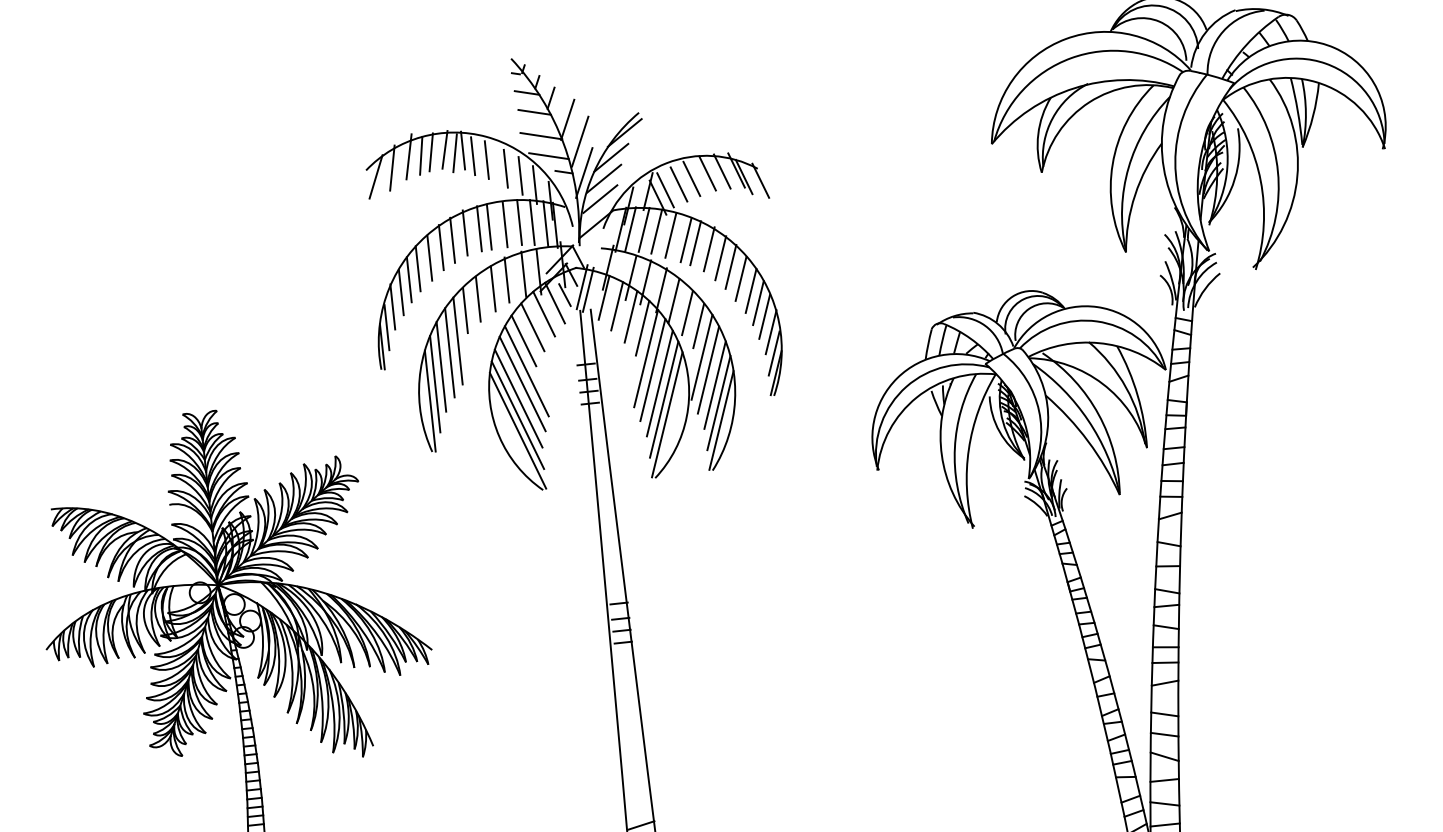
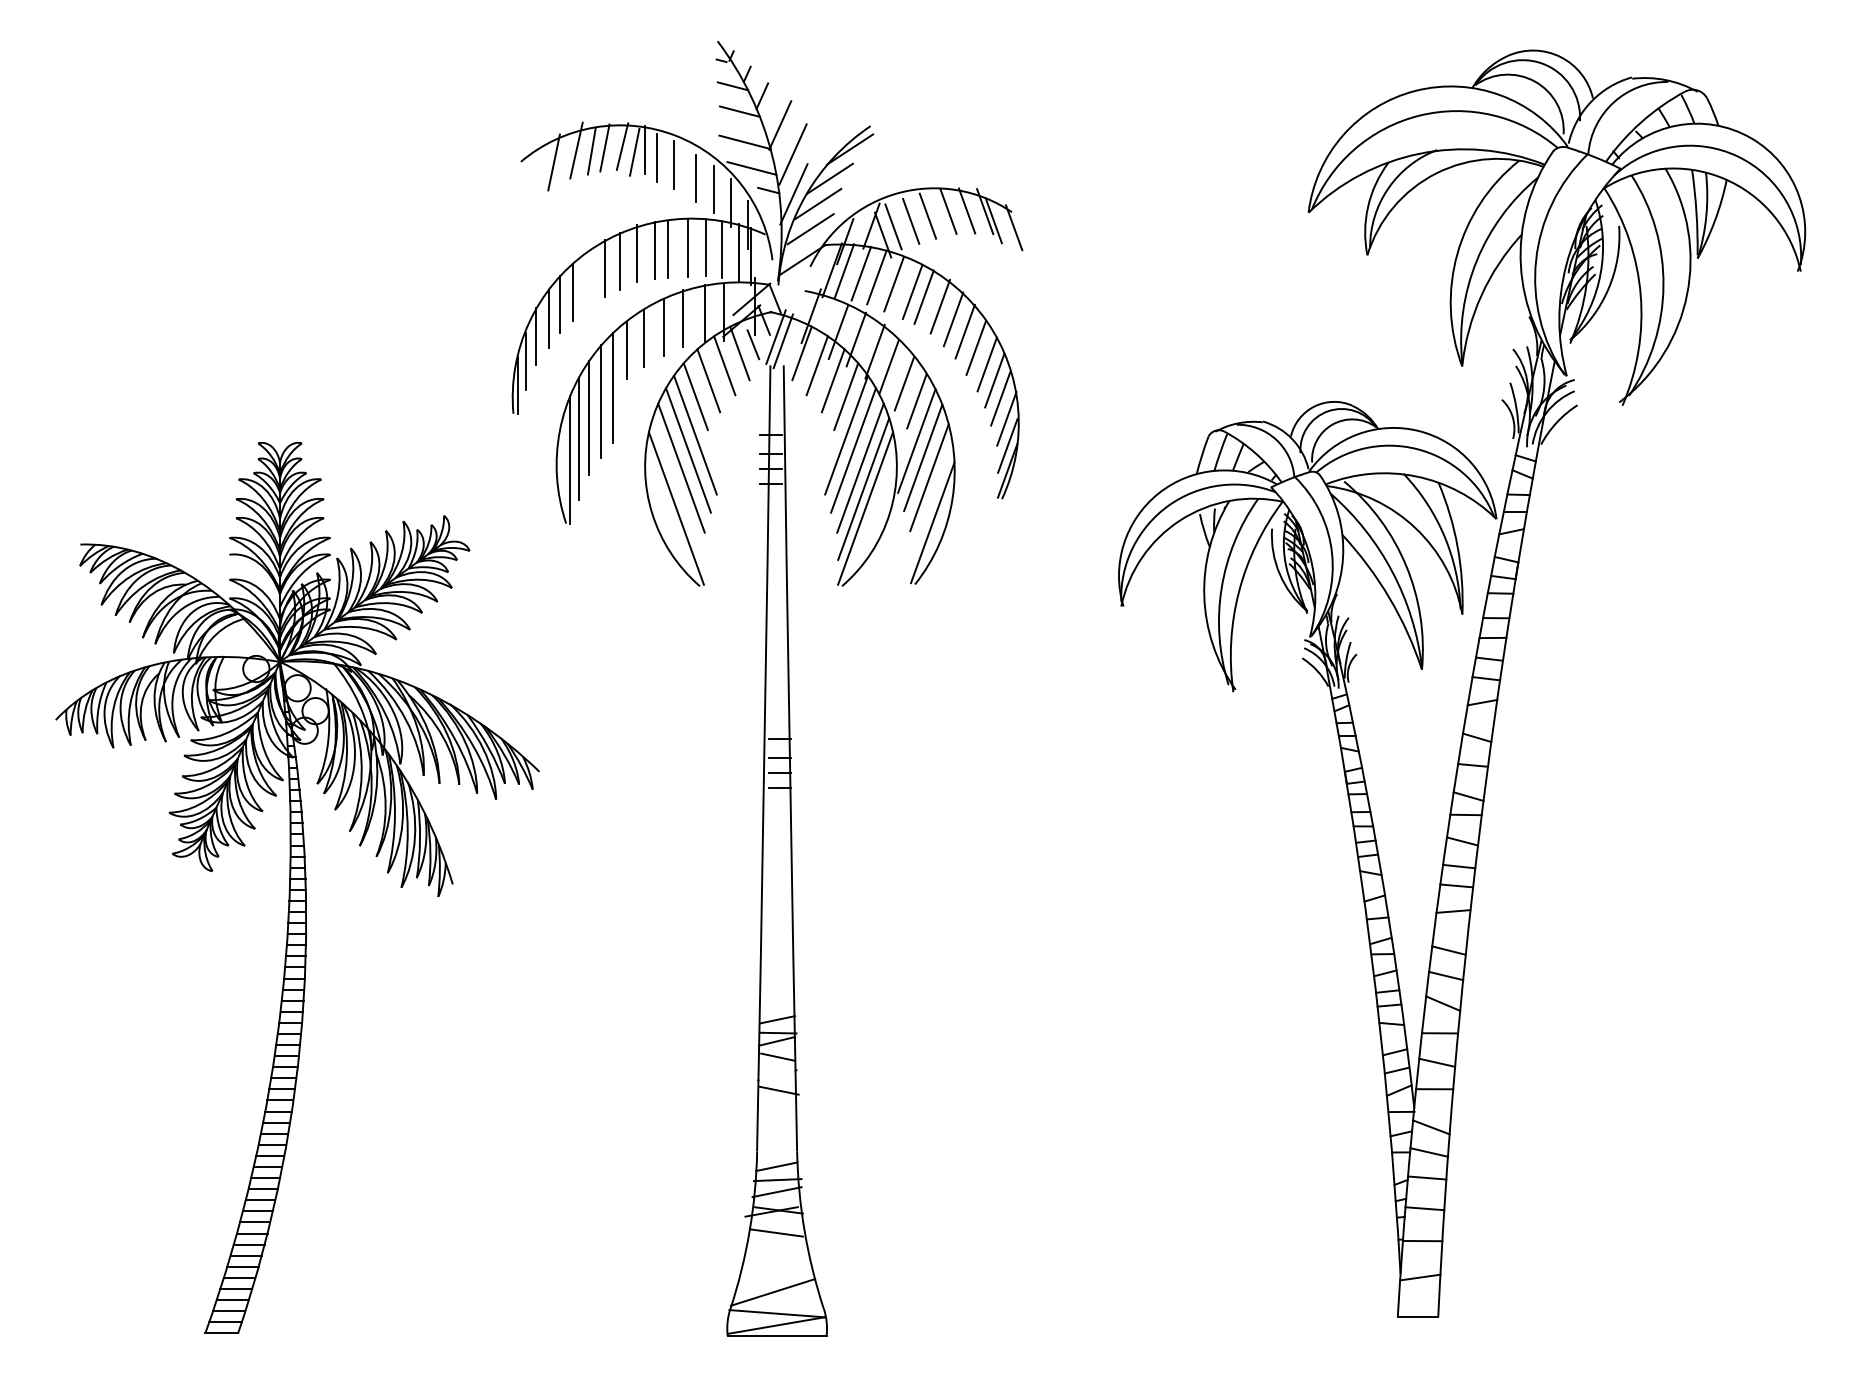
line: (376, 177) -> (532, 171), removed
line: (429, 257) -> (588, 279), removed
line: (718, 402) -> (931, 500), removed
line: (517, 414) -> (677, 488), removed

